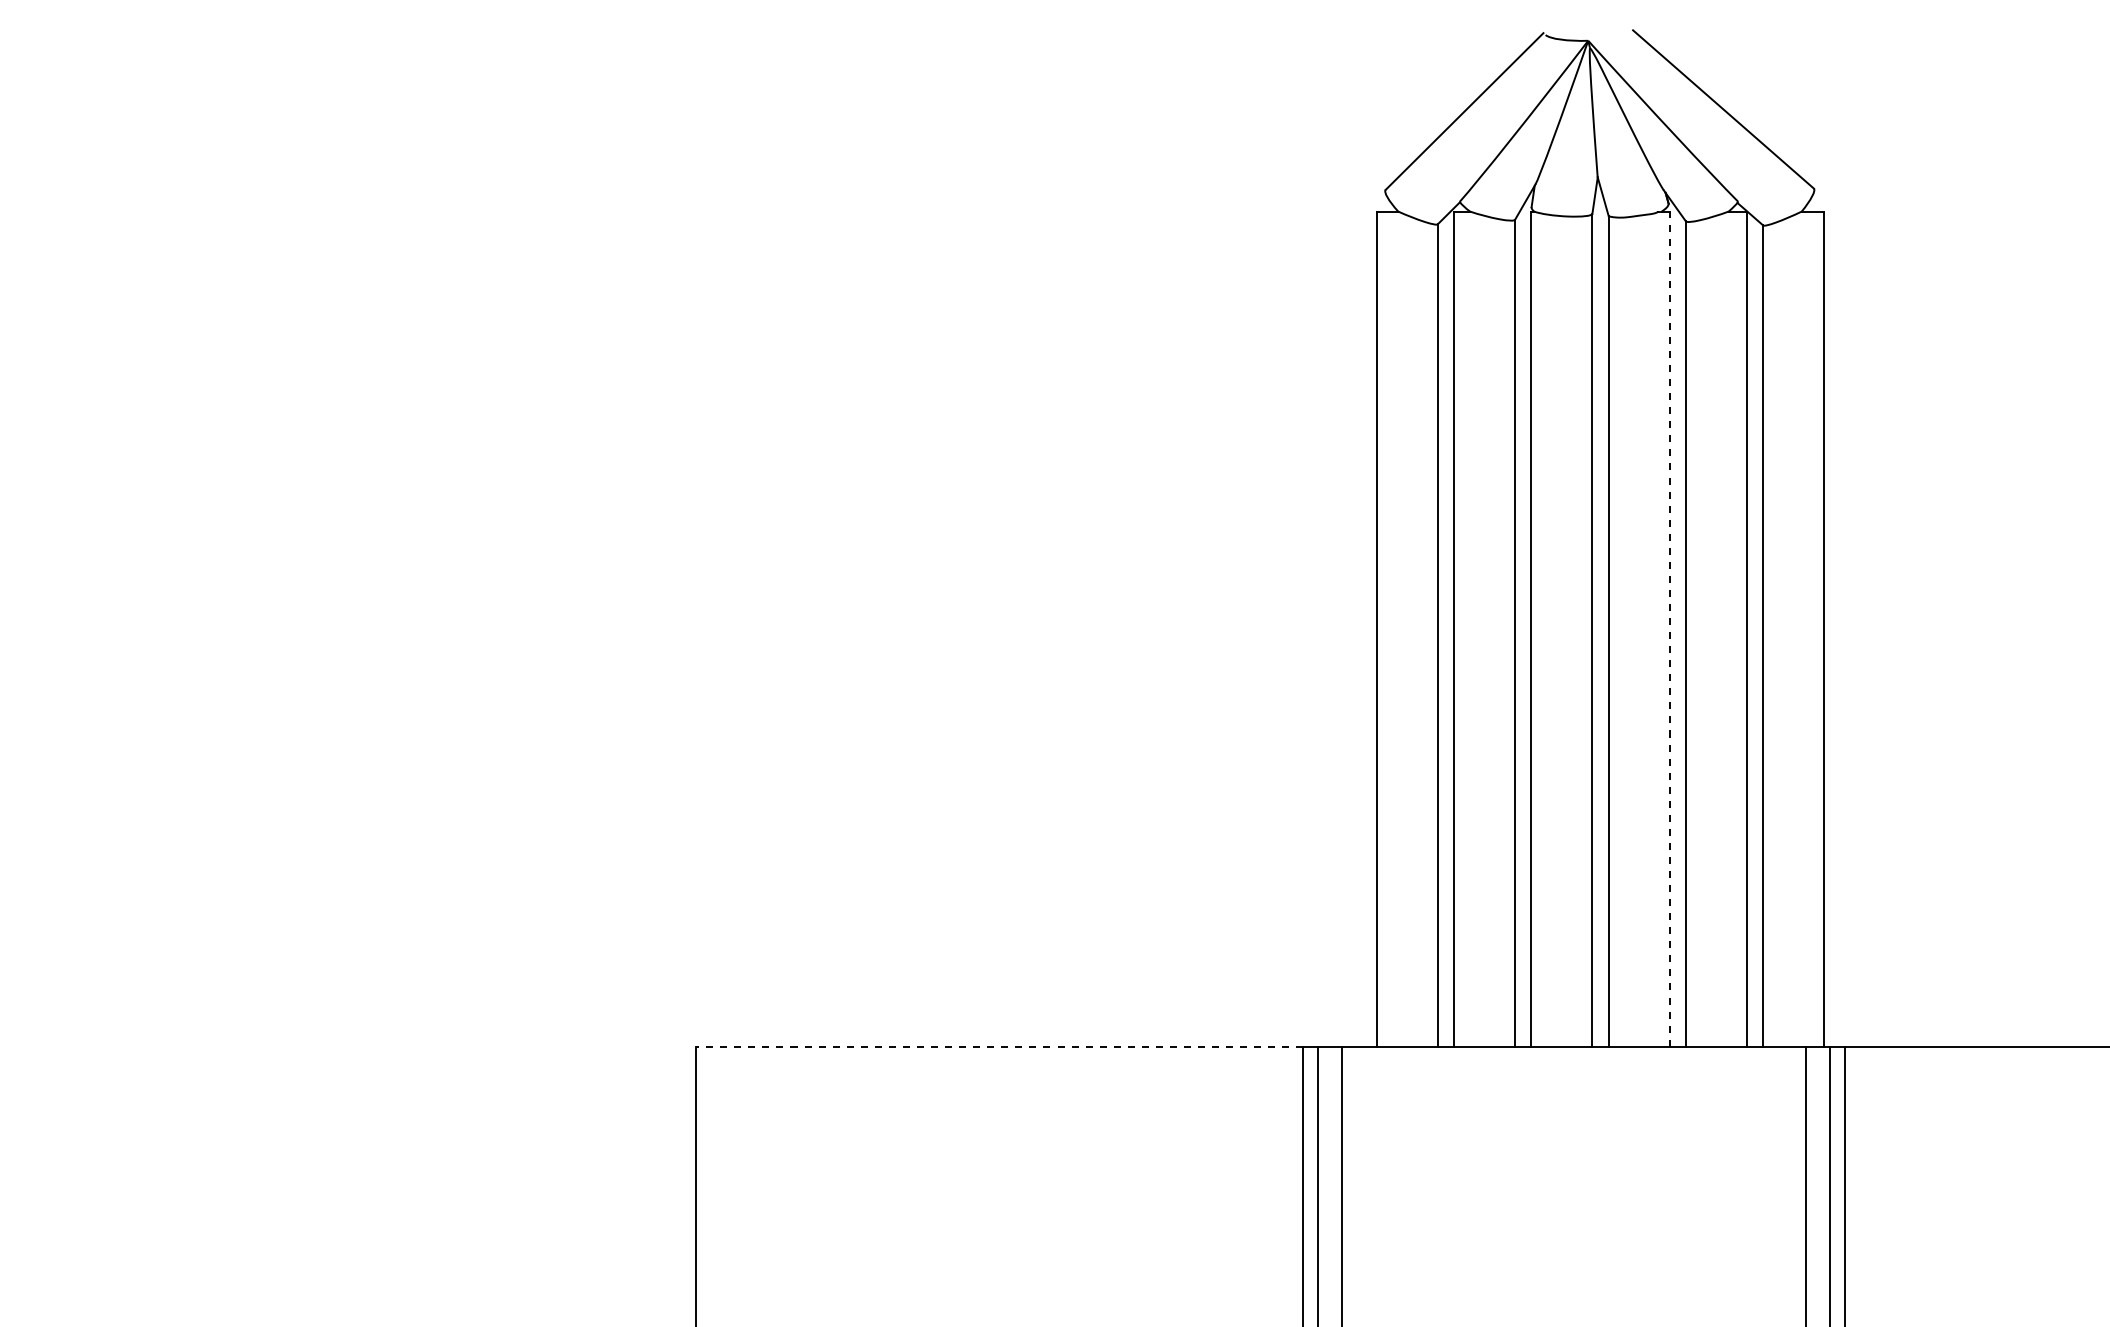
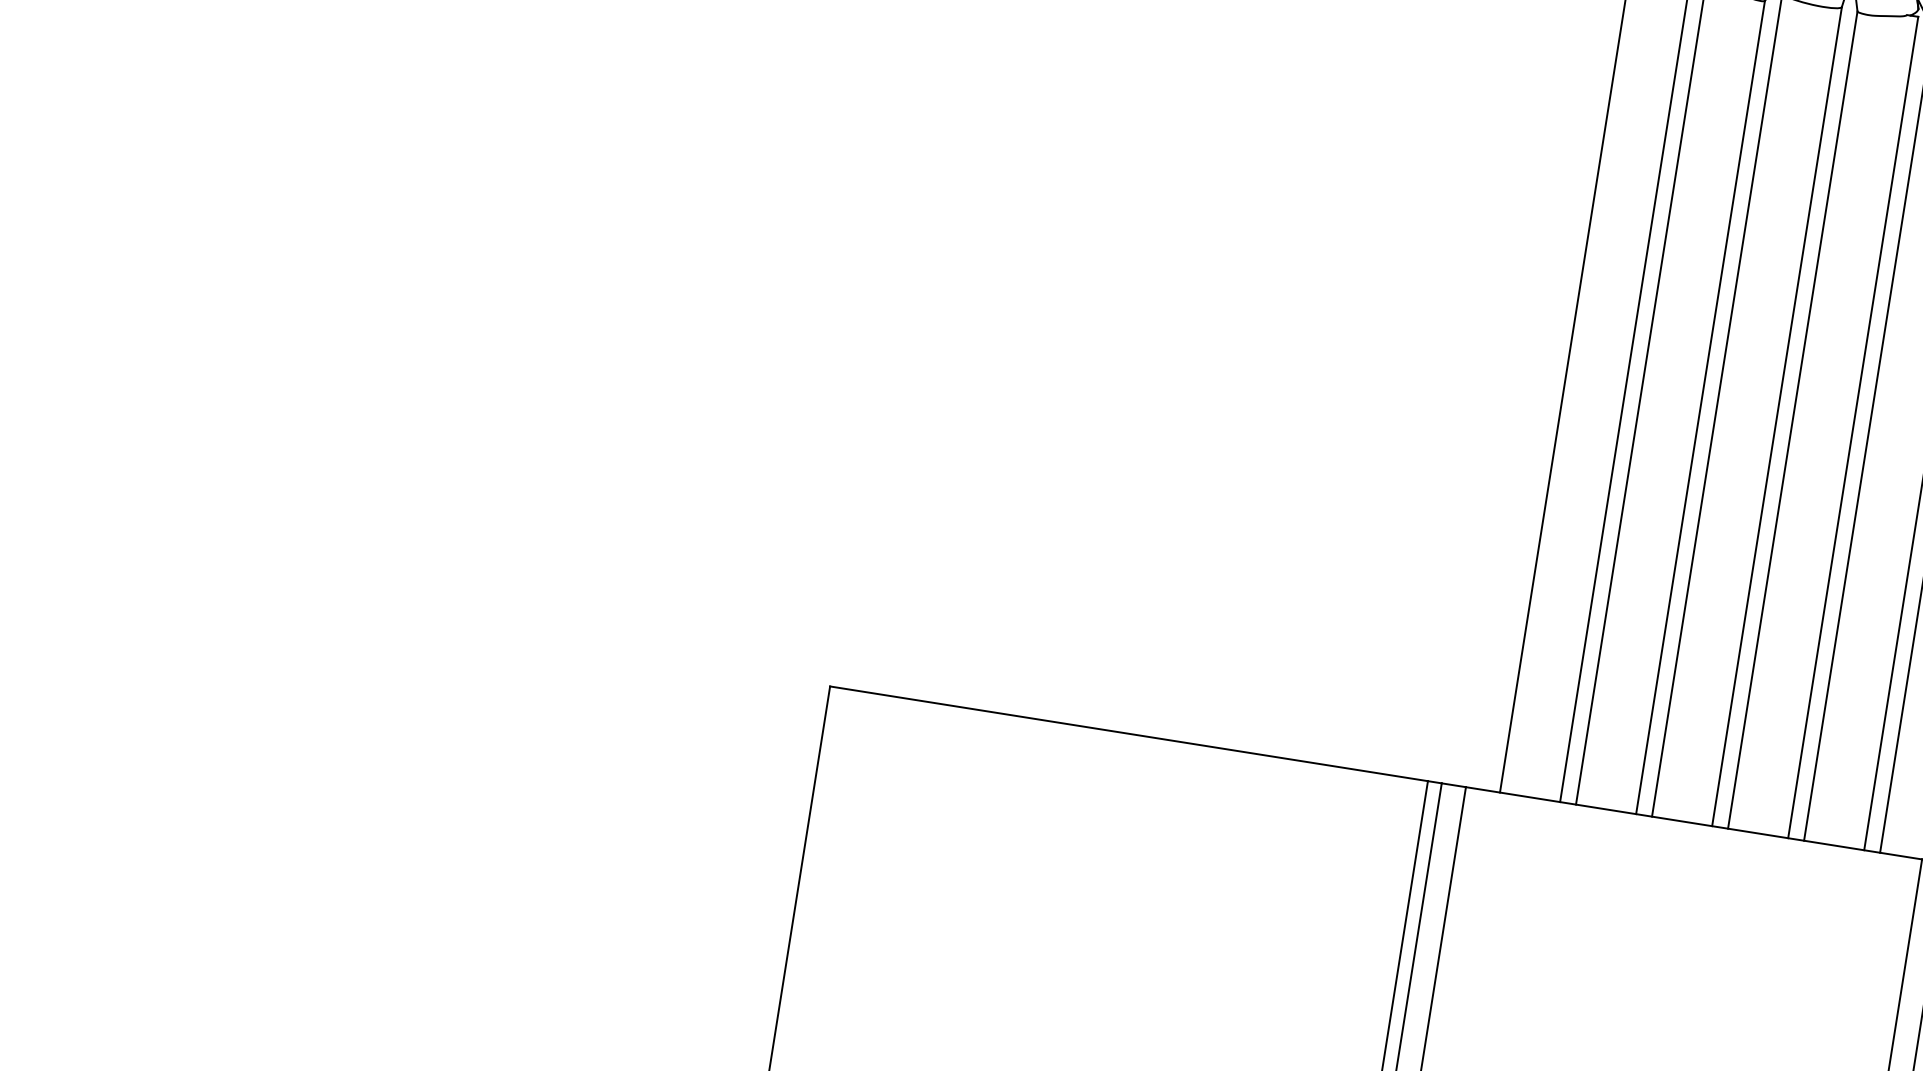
line: (1669, 629) -> (1852, 427), dashed -> solid
line: (999, 1046) -> (1129, 733), dashed -> solid

